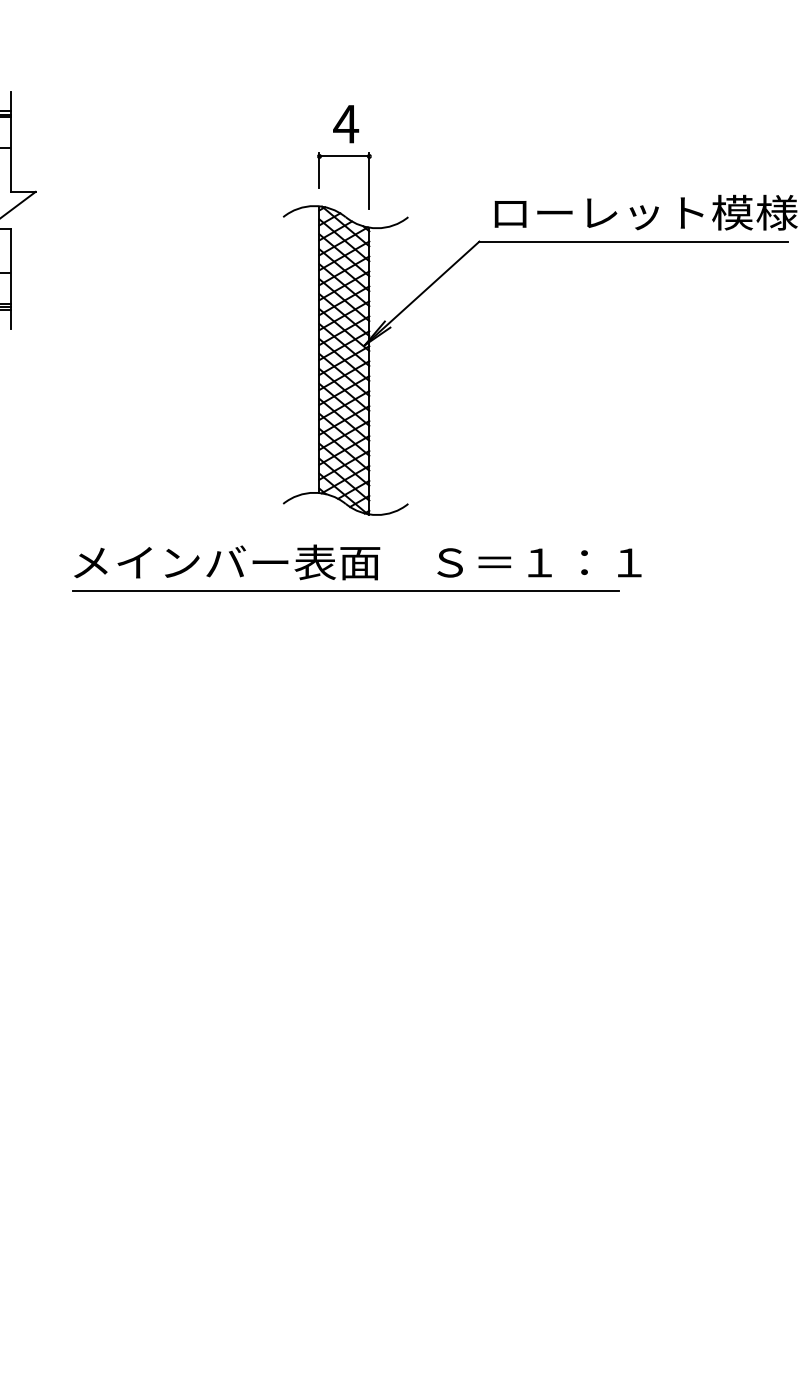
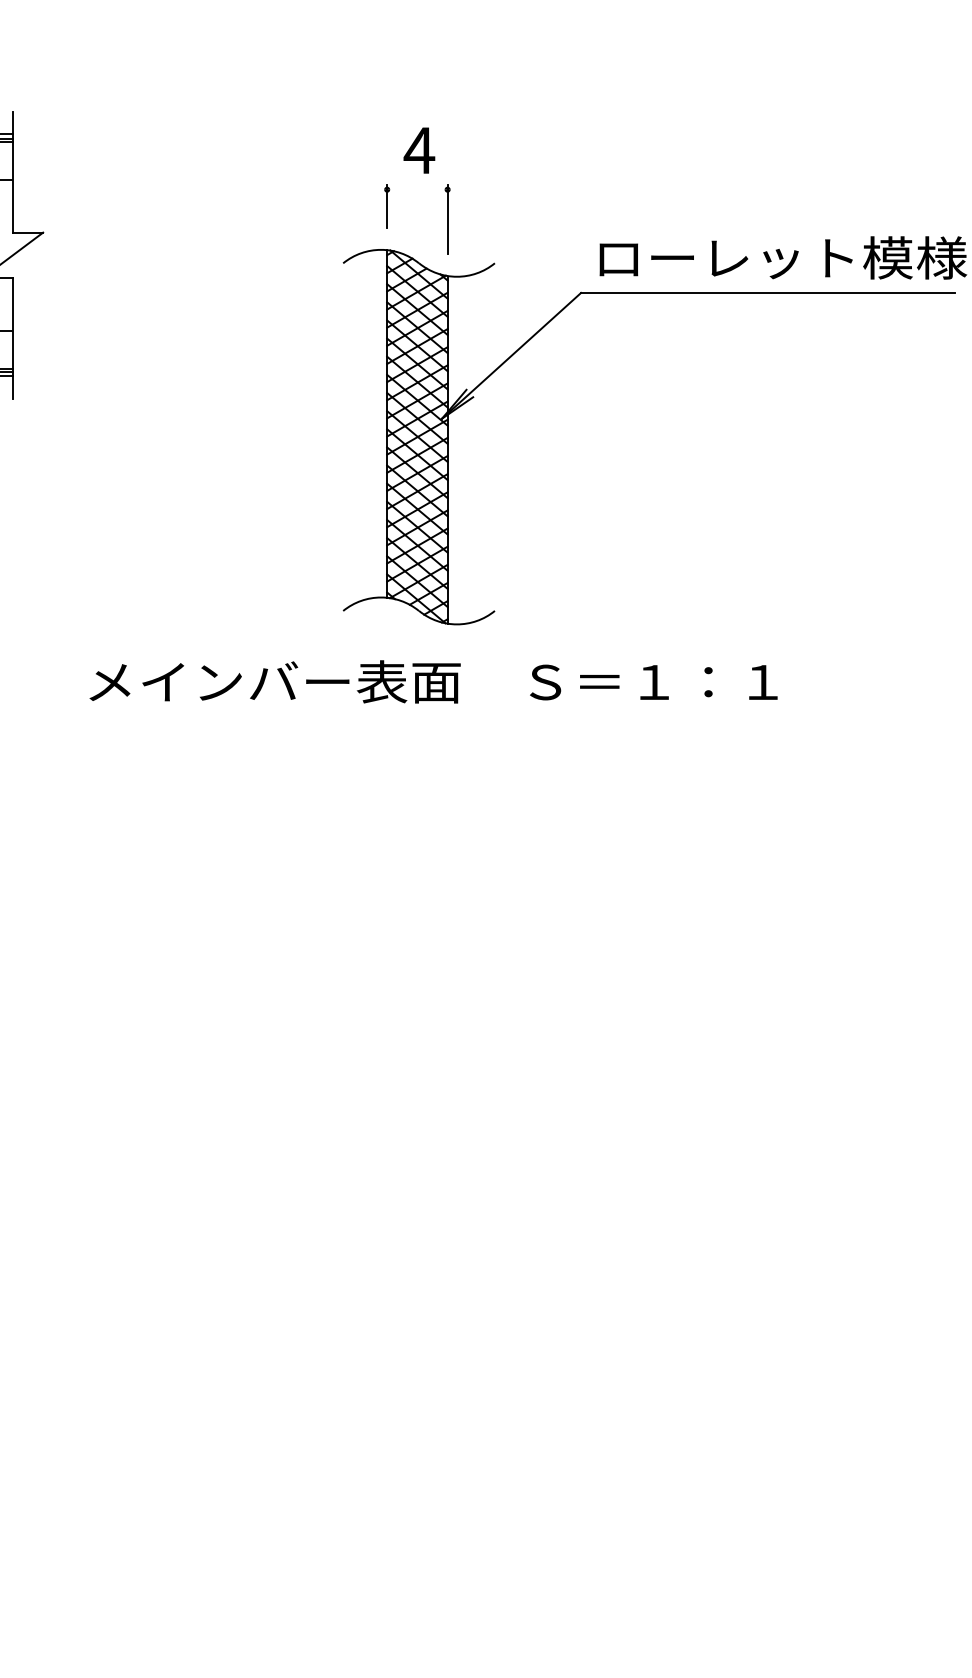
line: (344, 156) -> (417, 189), removed
line: (346, 590) -> (419, 715), removed

